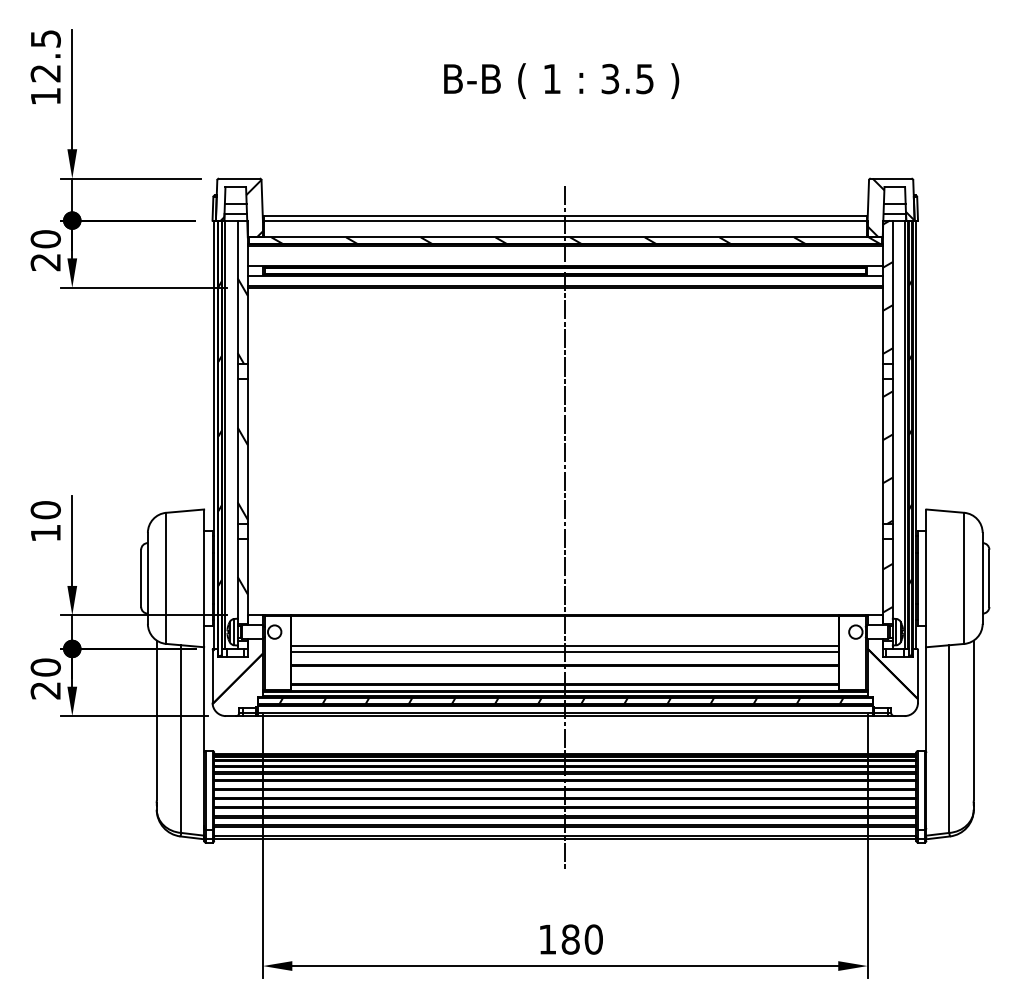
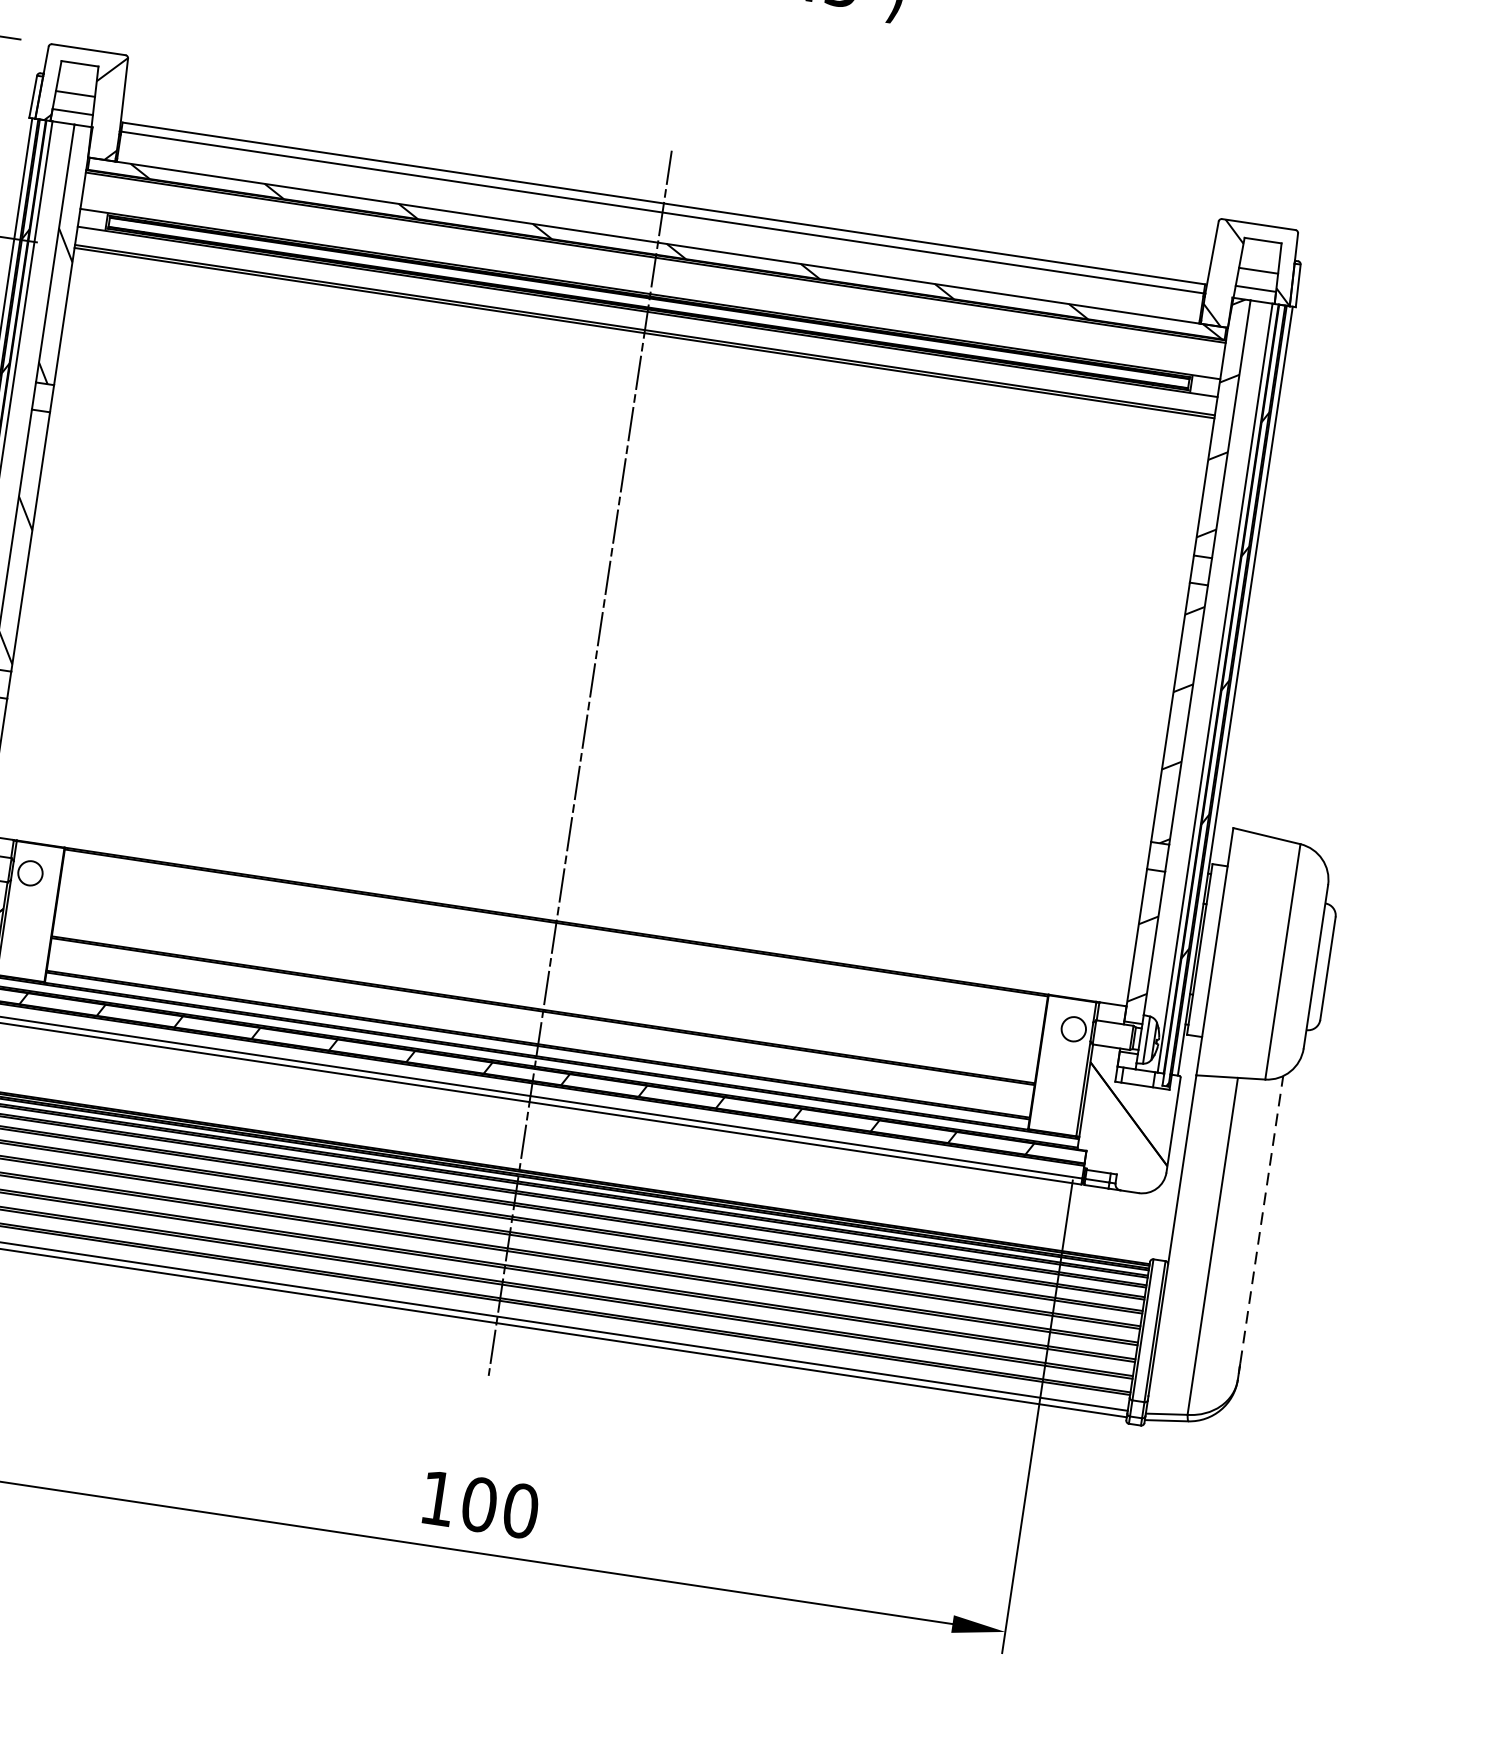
line: (565, 645) -> (548, 975), removed
line: (565, 652) -> (547, 987), removed
line: (973, 720) -> (1261, 1219), solid -> dashed
text: (570, 939) -> (479, 1504), 180 -> 100

